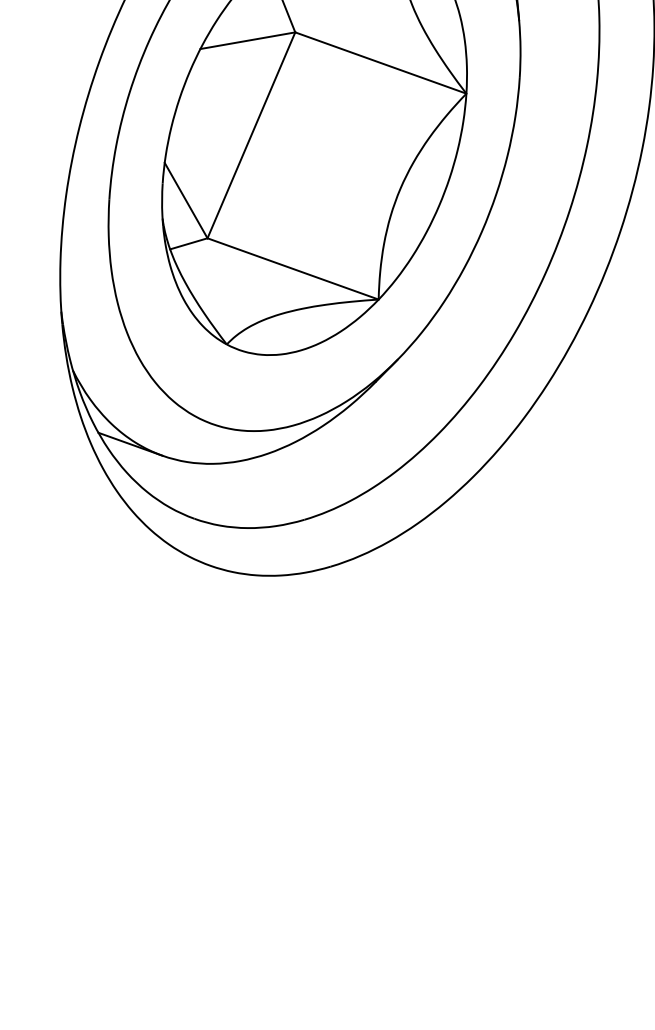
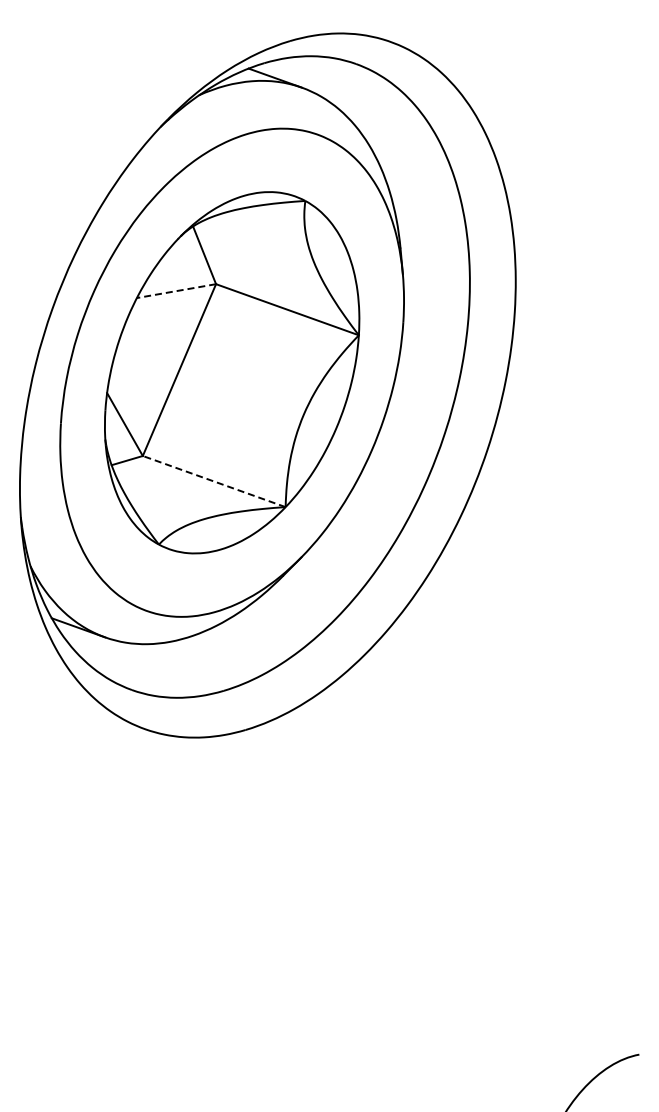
line: (247, 41) -> (176, 291), solid -> dashed
line: (293, 268) -> (214, 481), solid -> dashed

